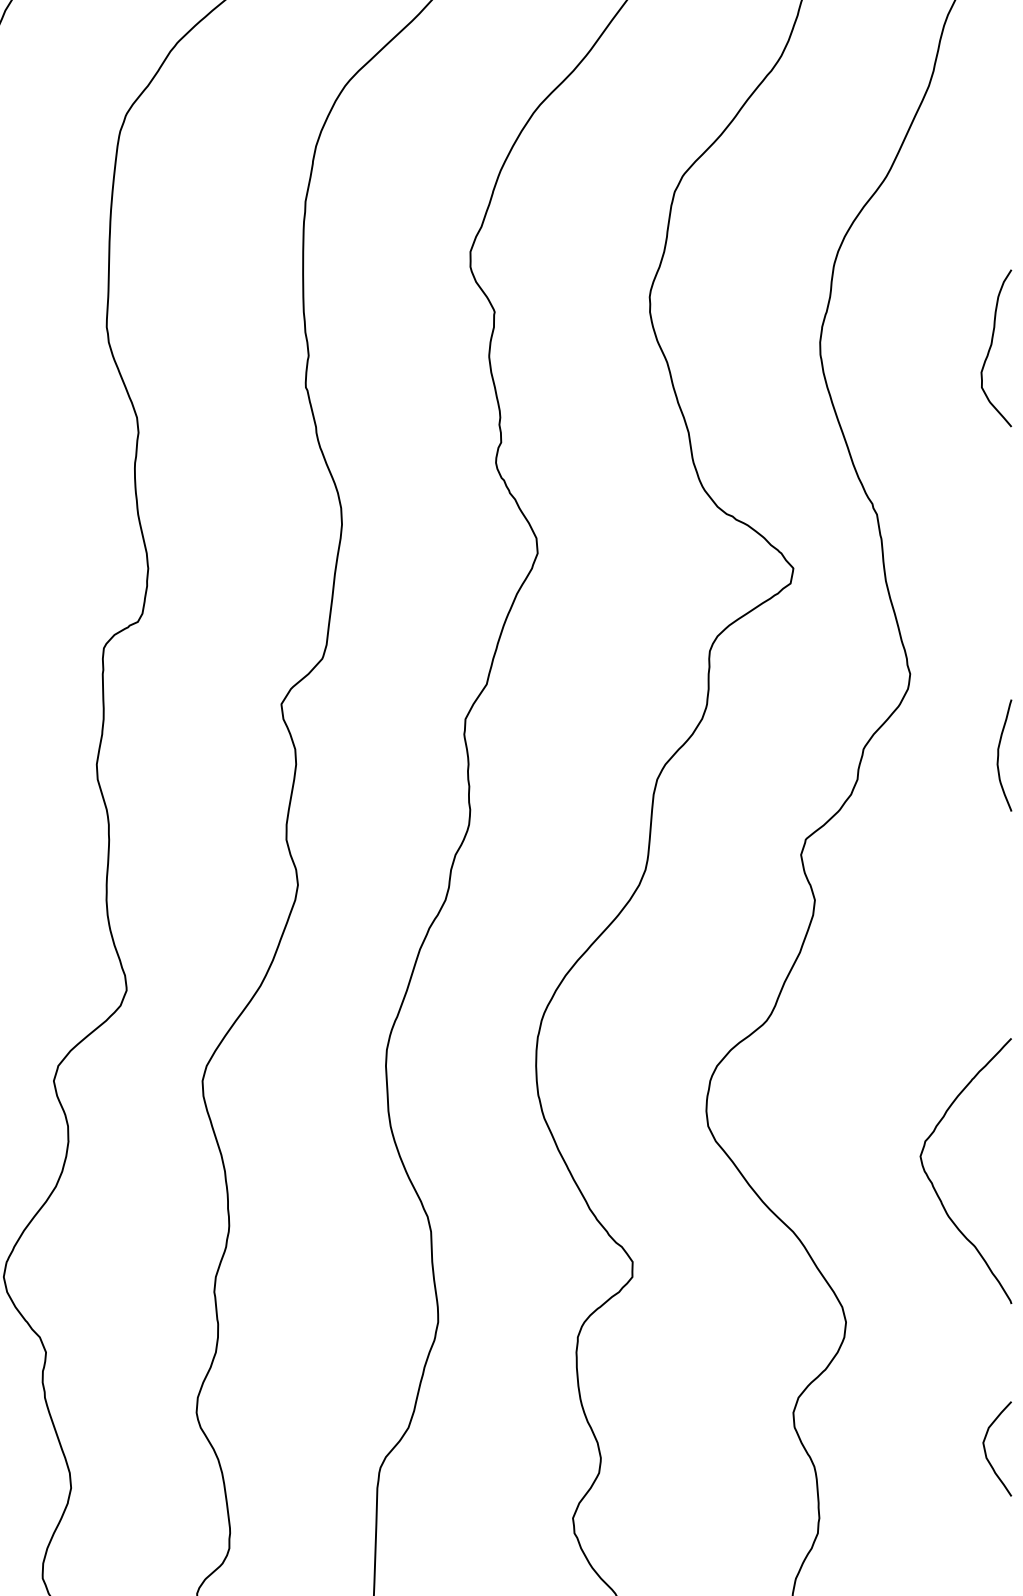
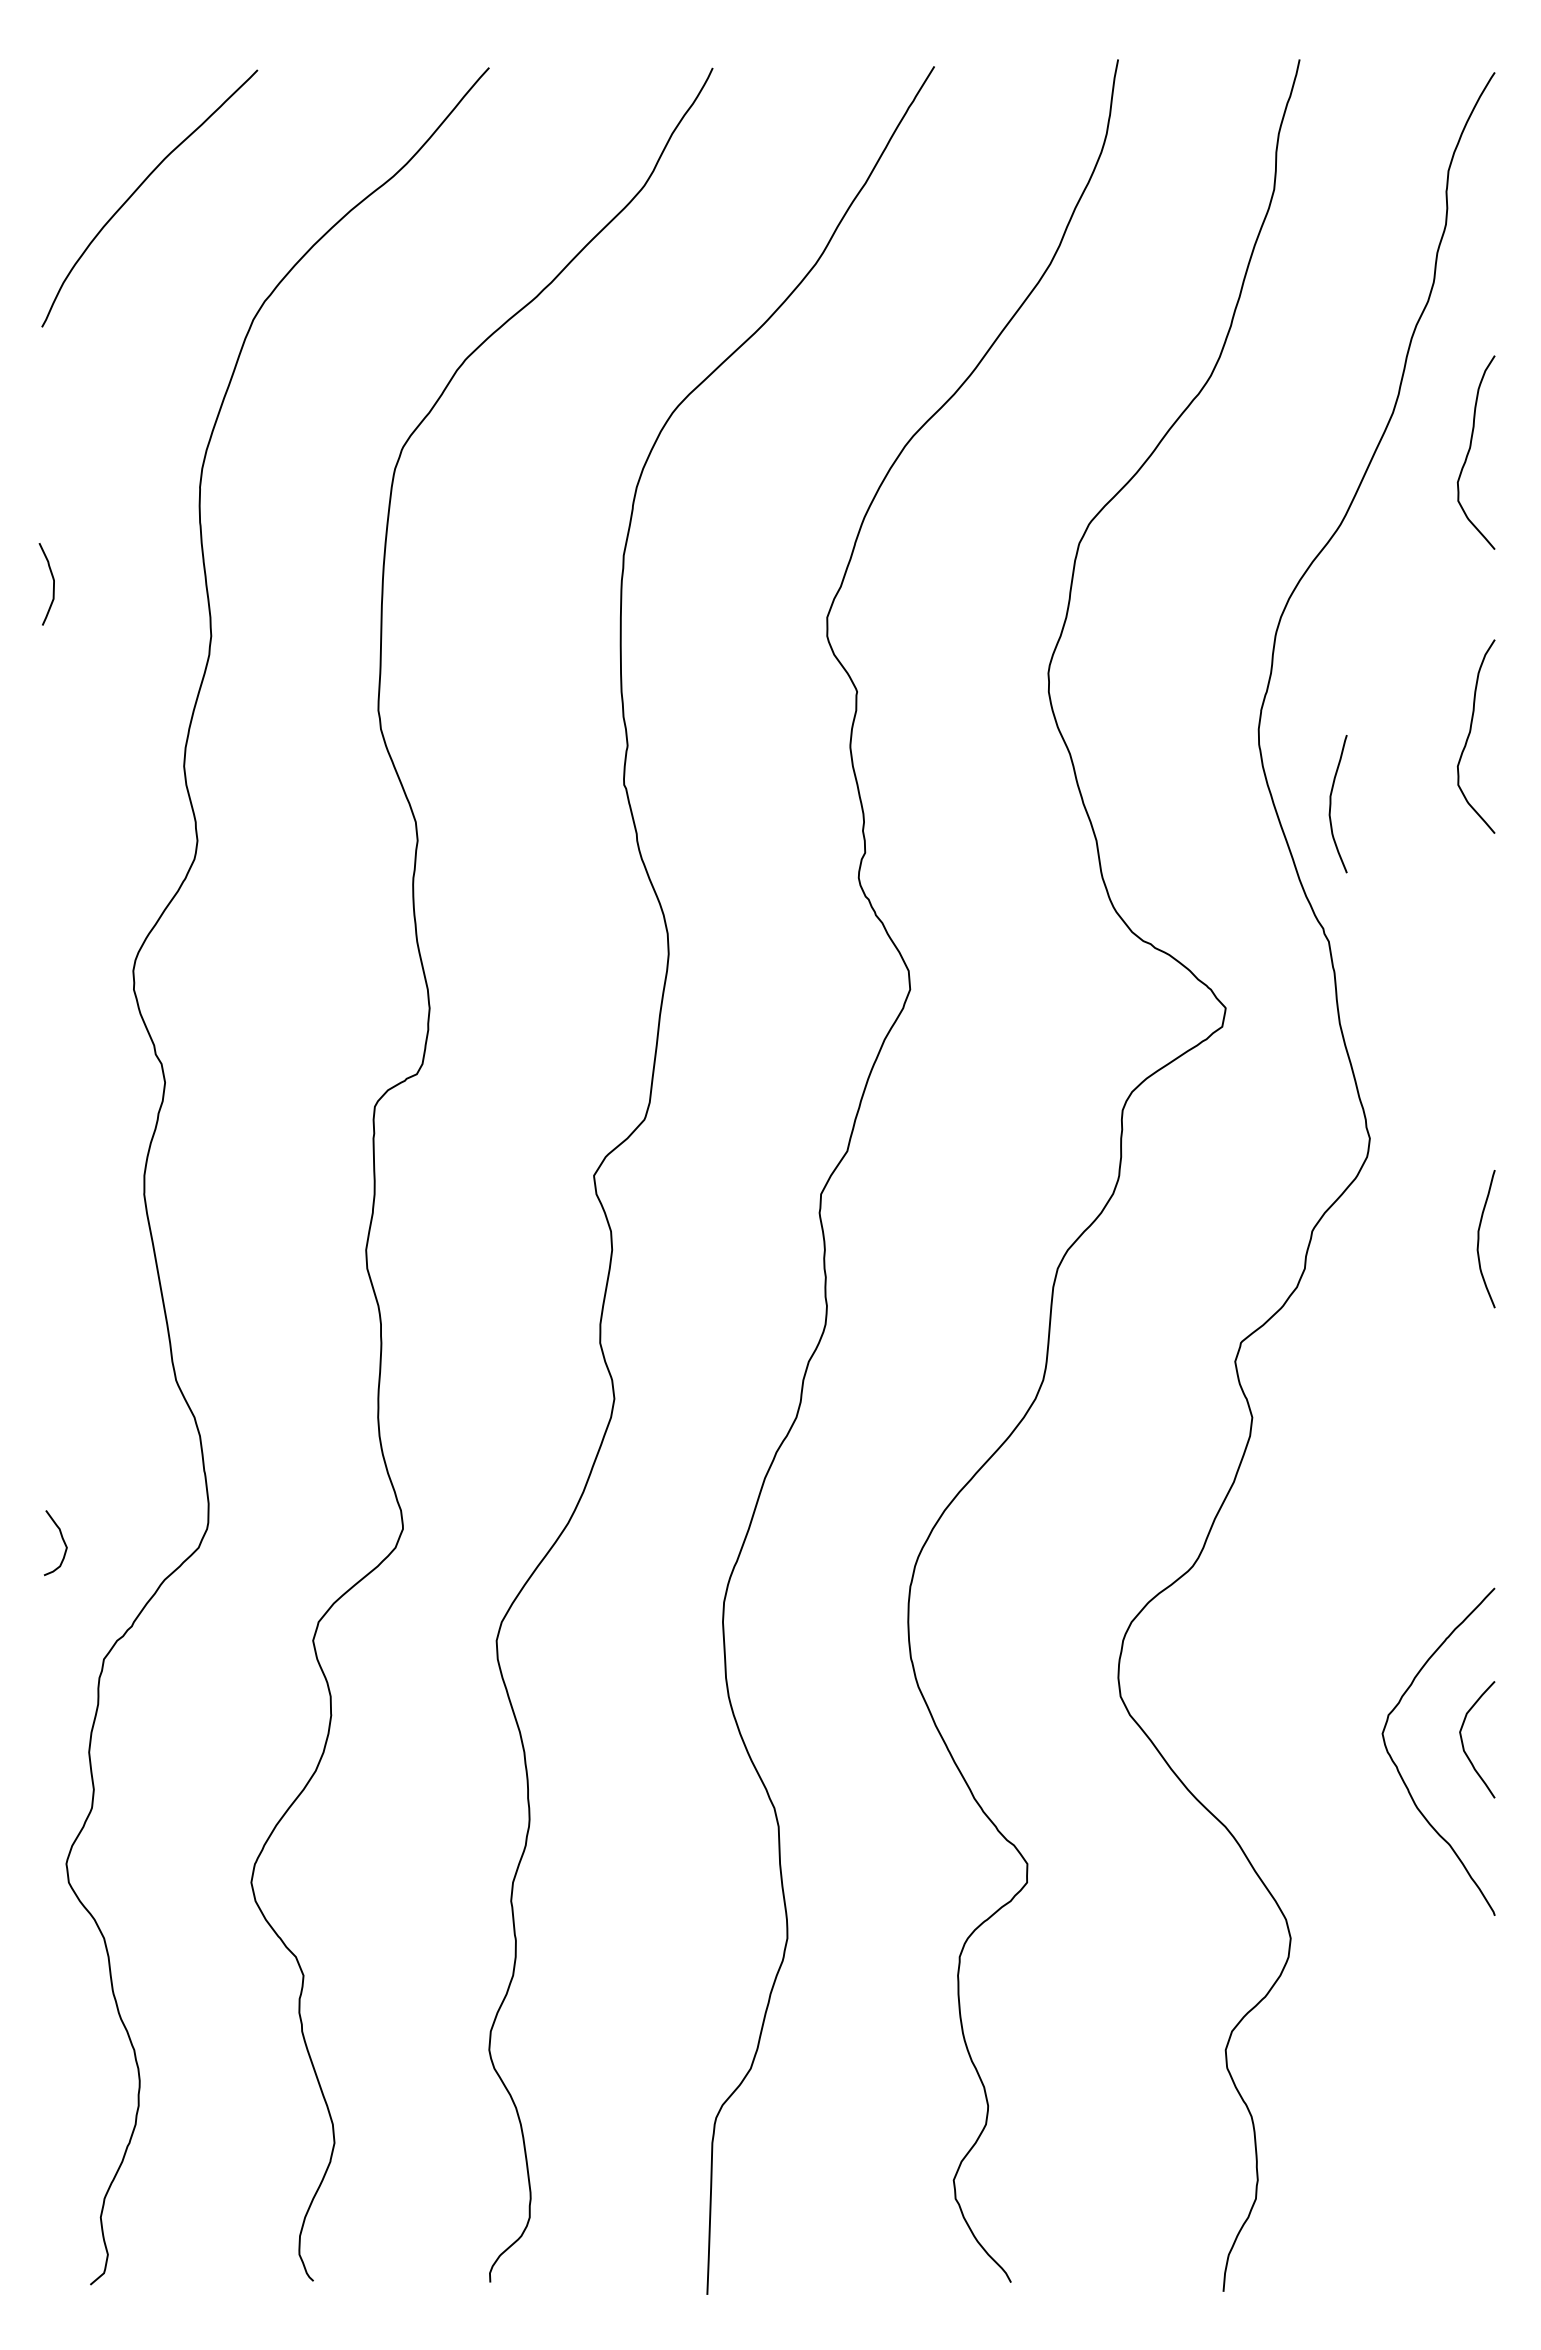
curve: (991, 116) -> (1470, 450), added
curve: (879, 403) -> (1331, 804), added
curve: (986, 1451) -> (1463, 1742), moved

